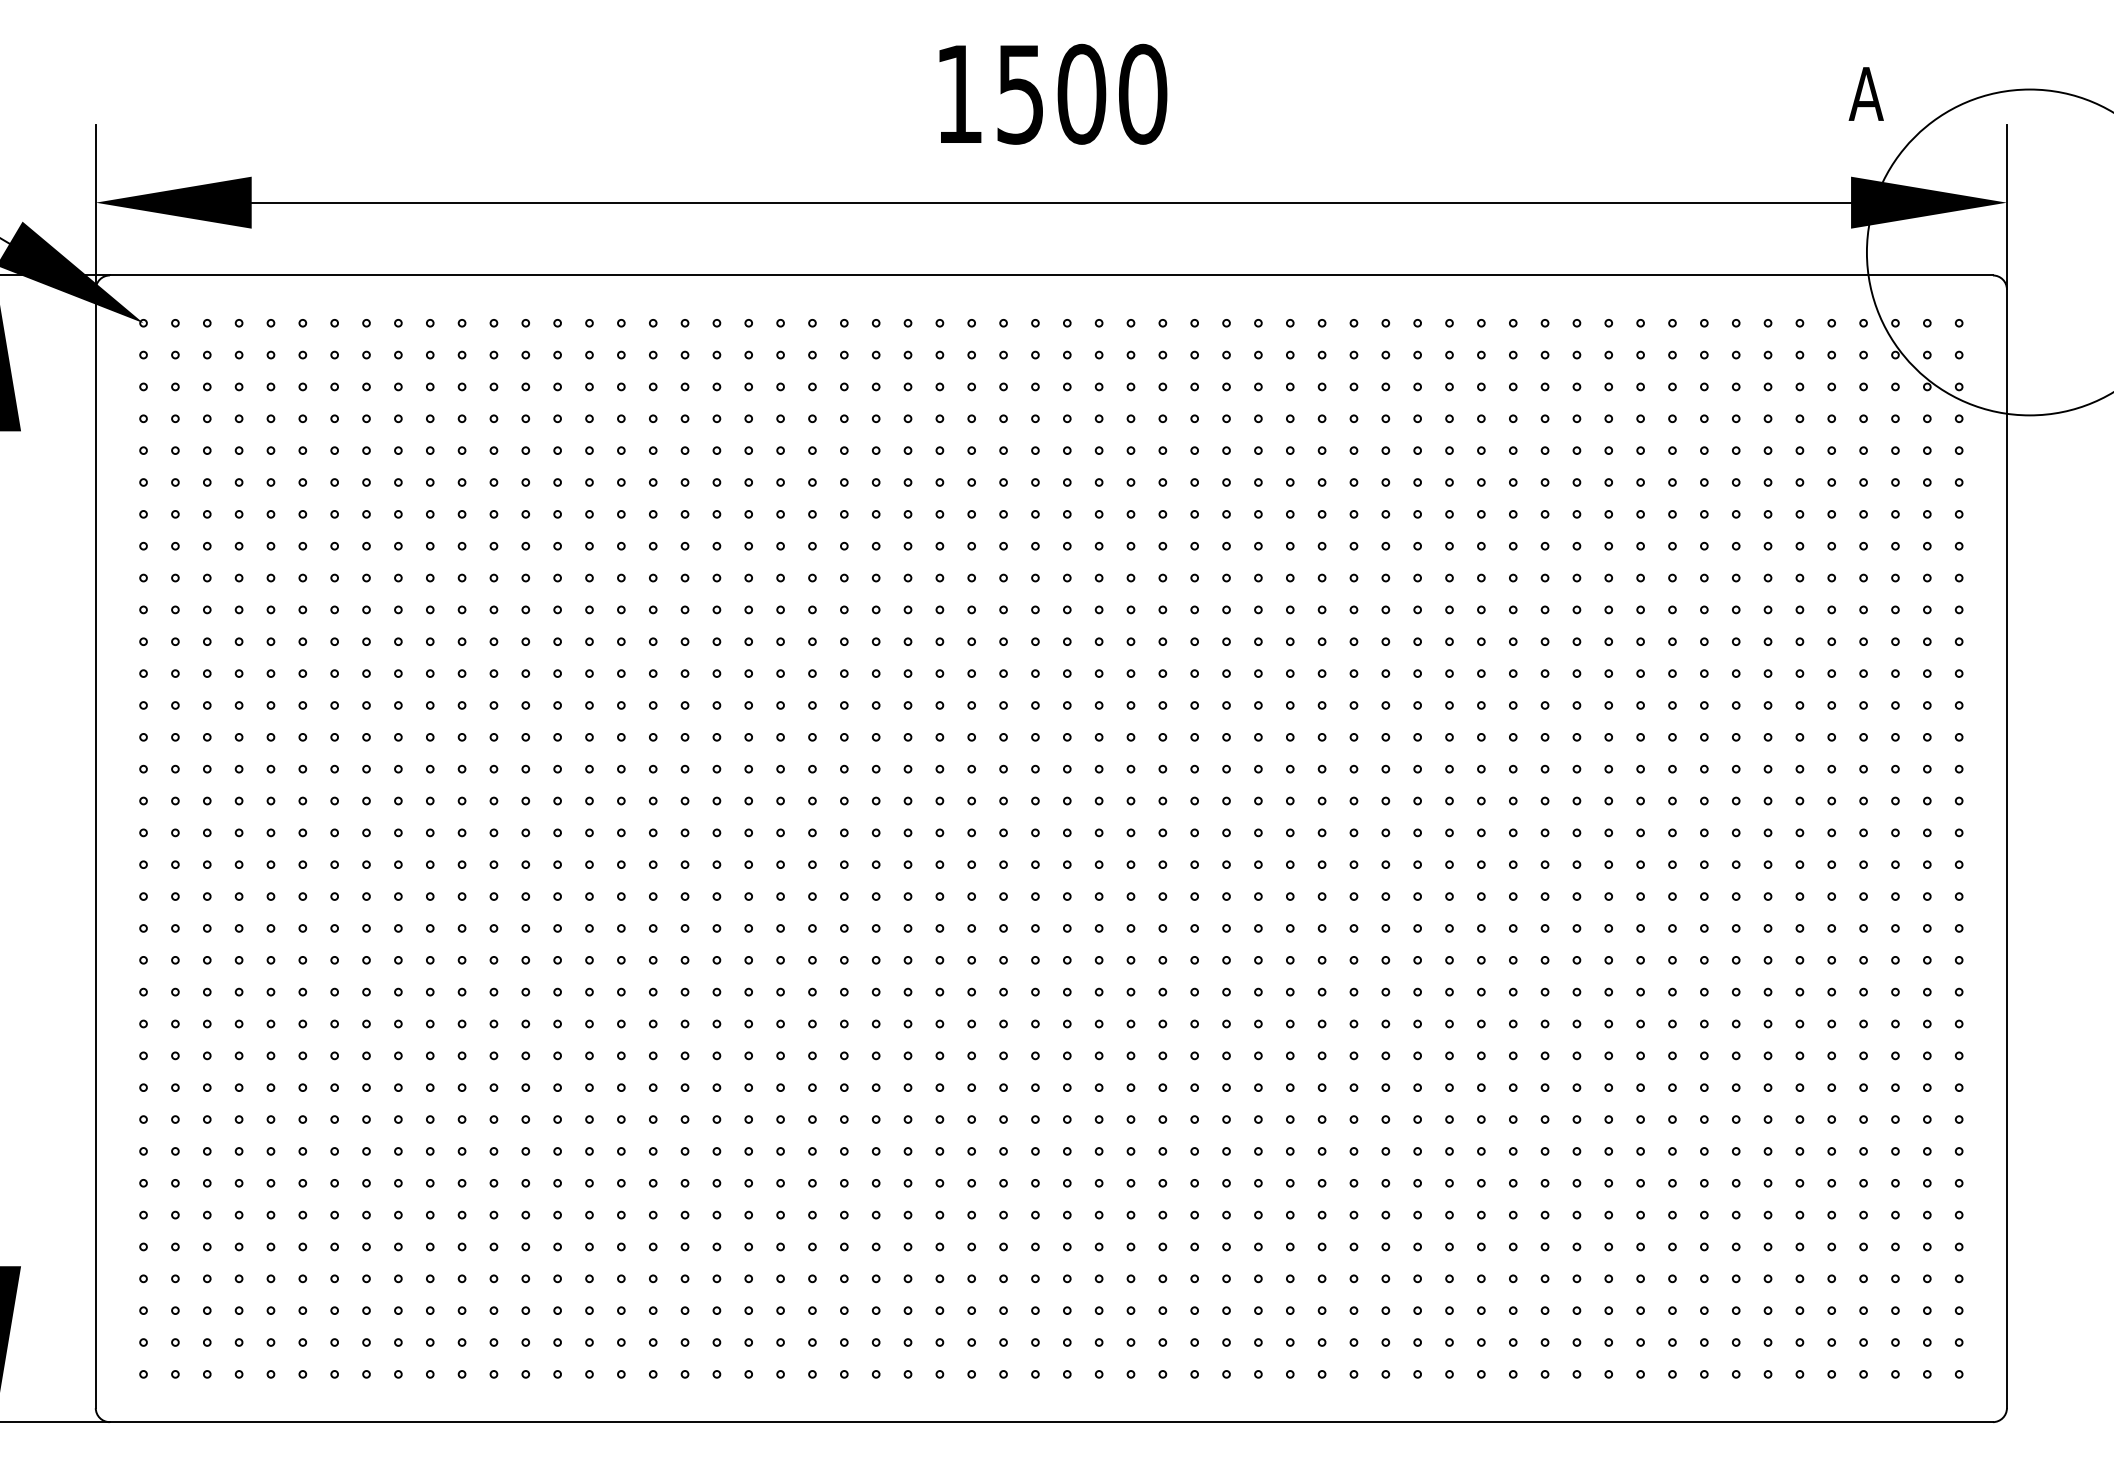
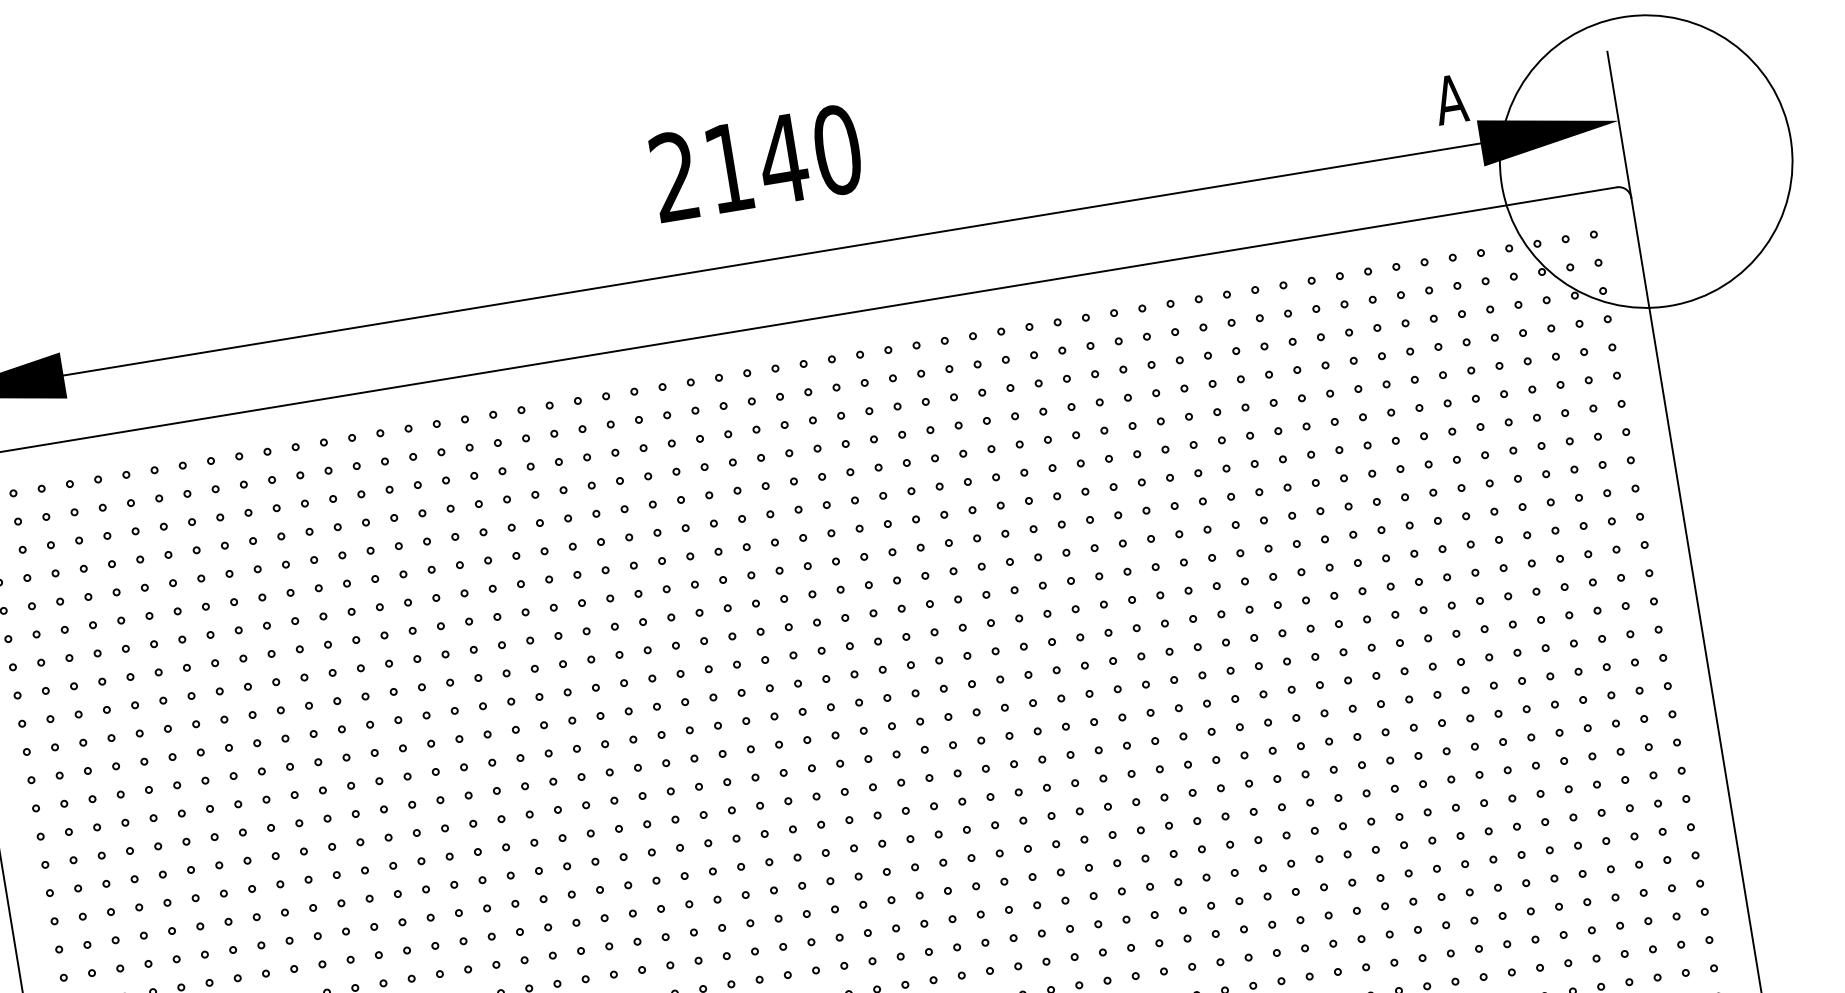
text: (1021, 93) -> (729, 167), 1500 -> 2140
text: (1865, 93) -> (1450, 99), moved

